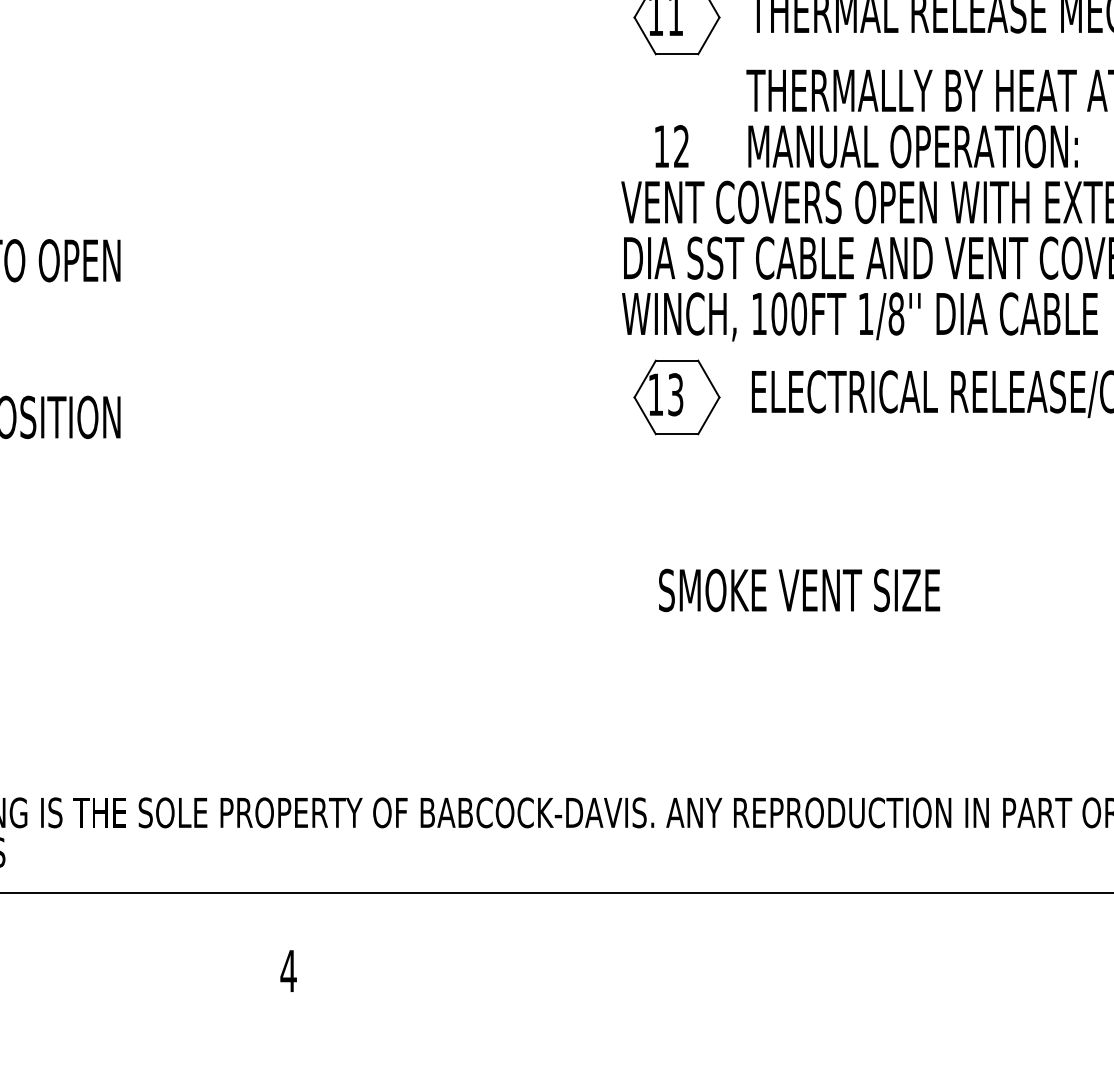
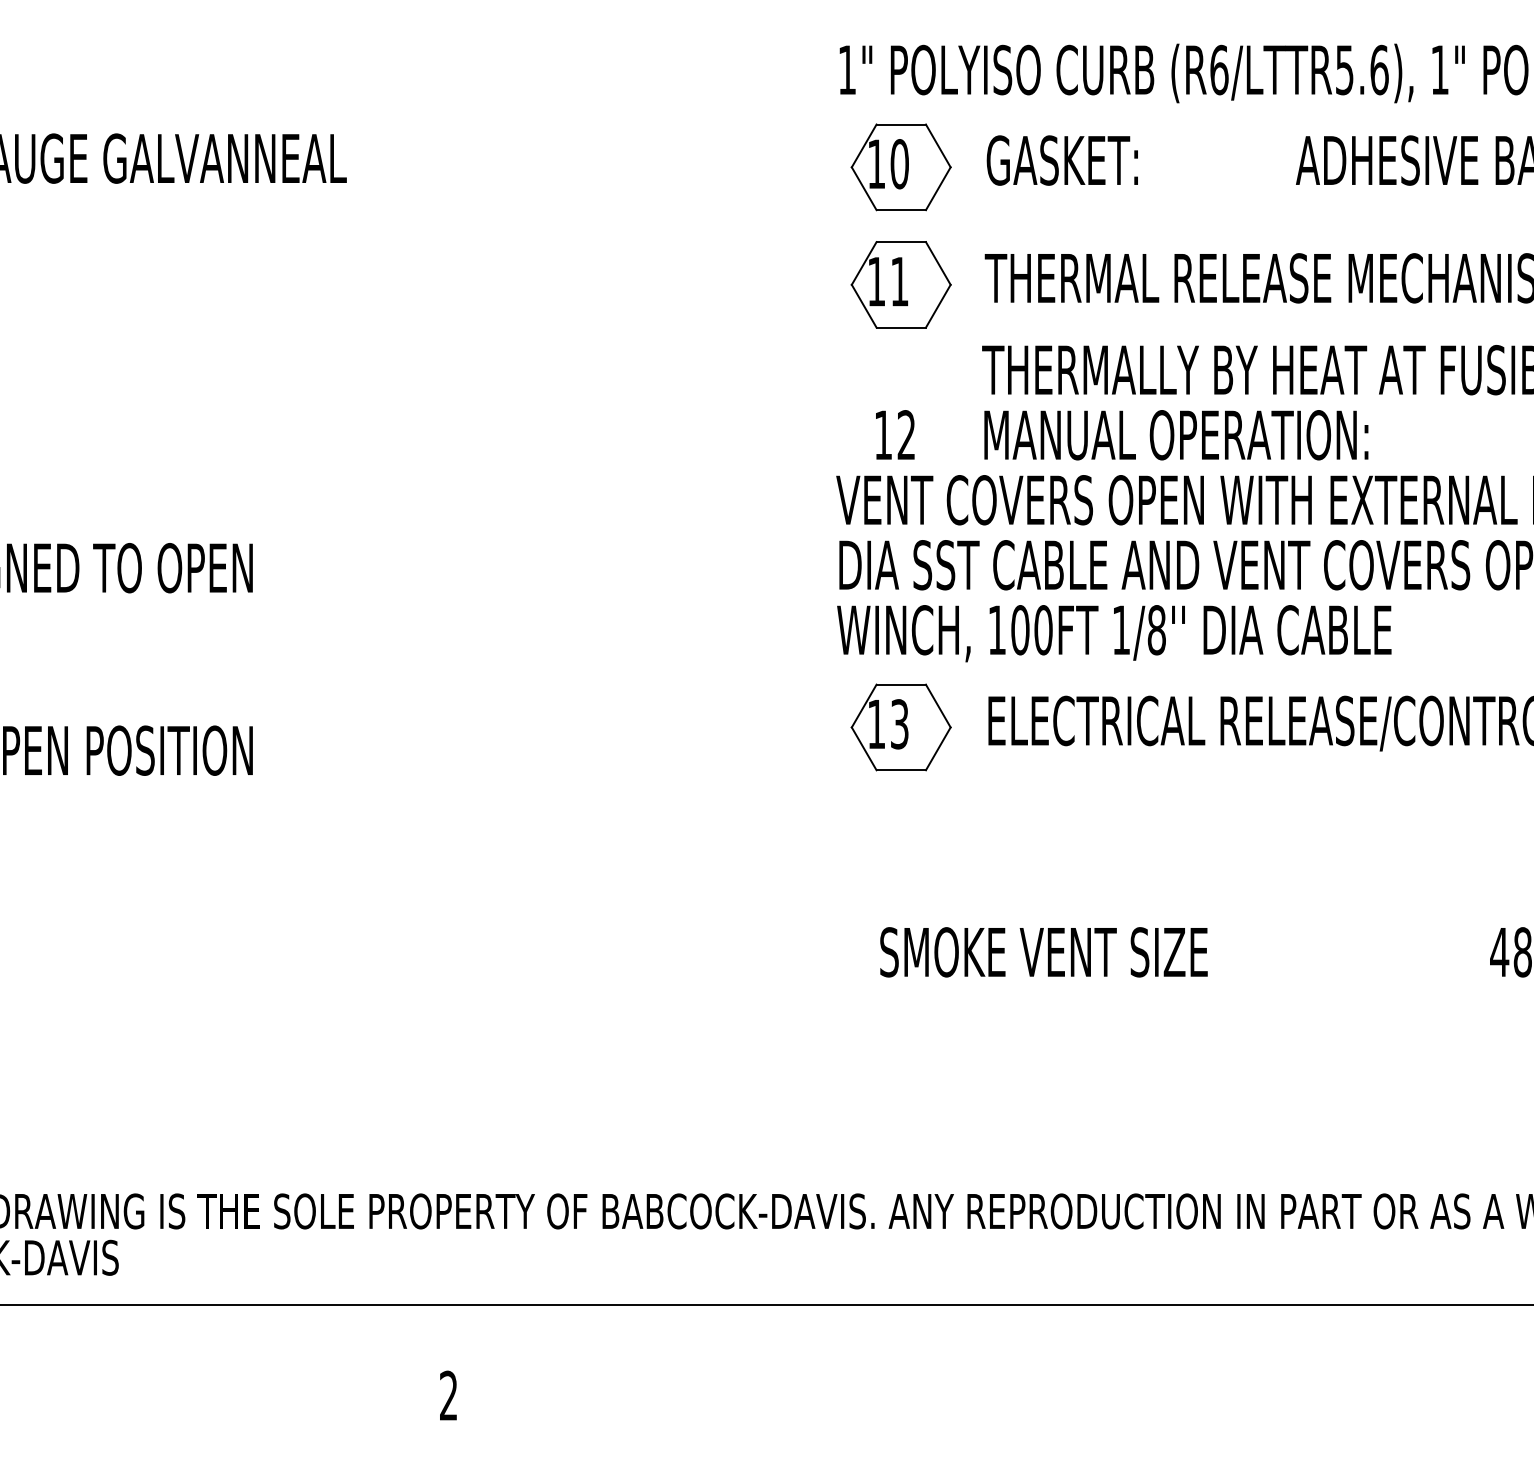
text: (288, 970) -> (448, 1395), 4 -> 2

